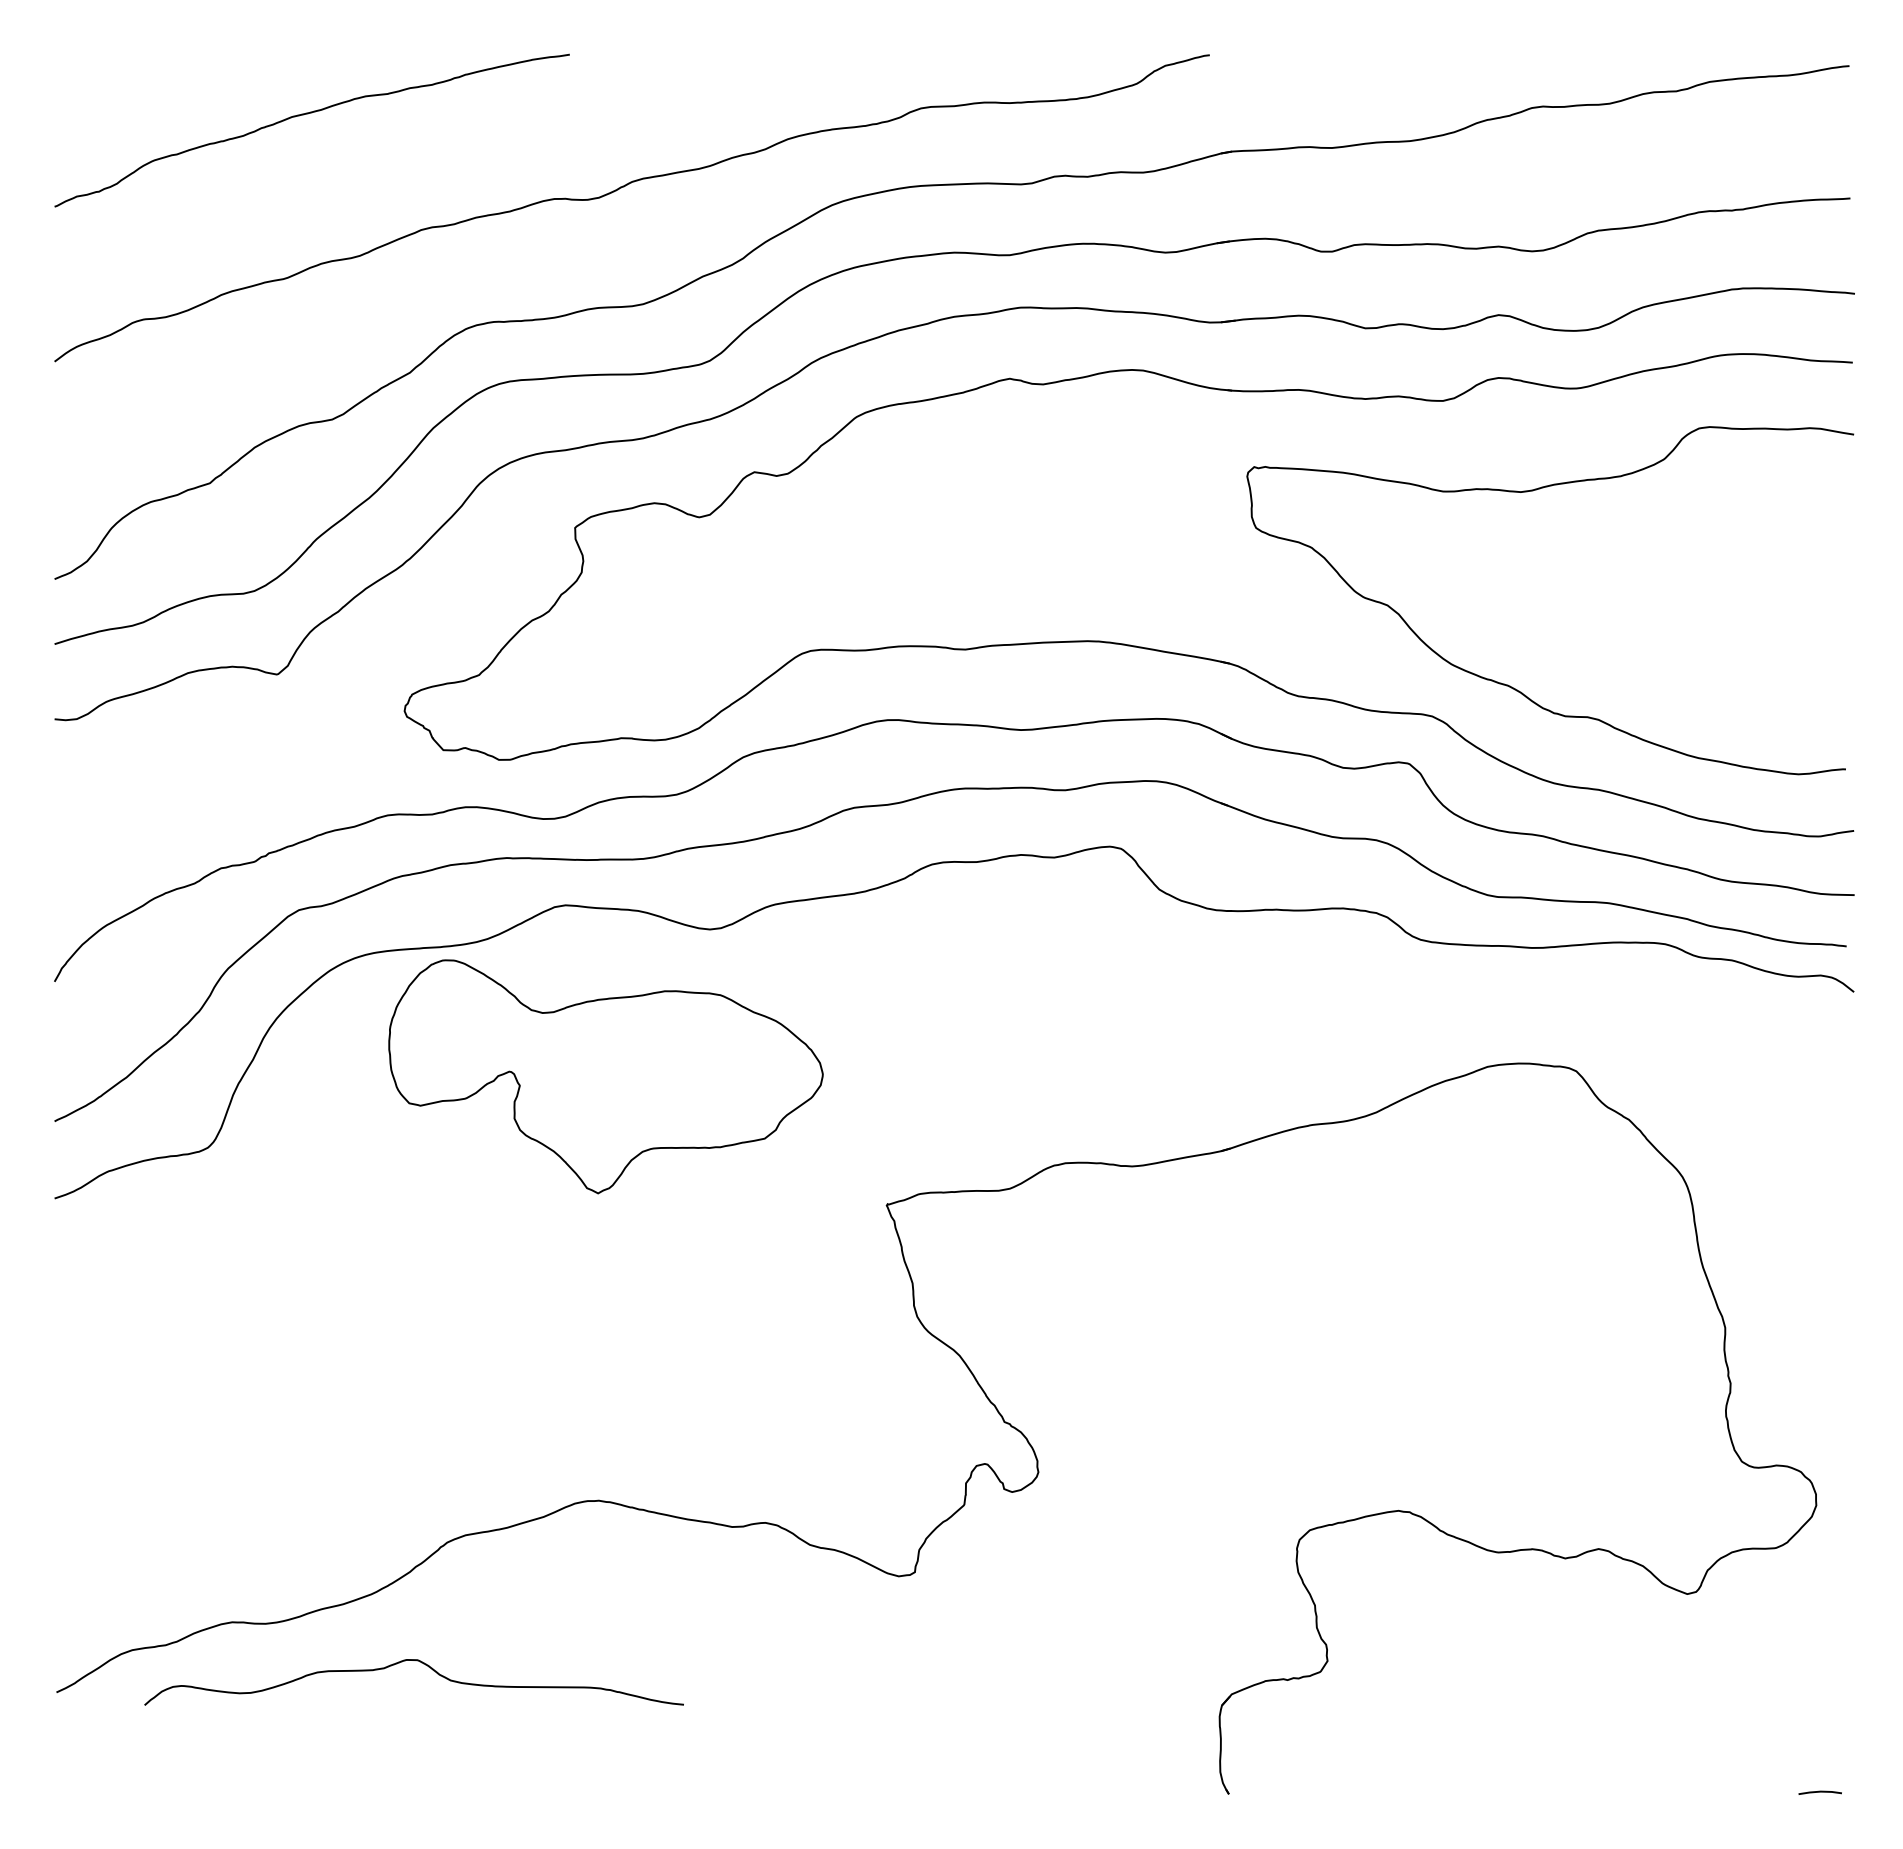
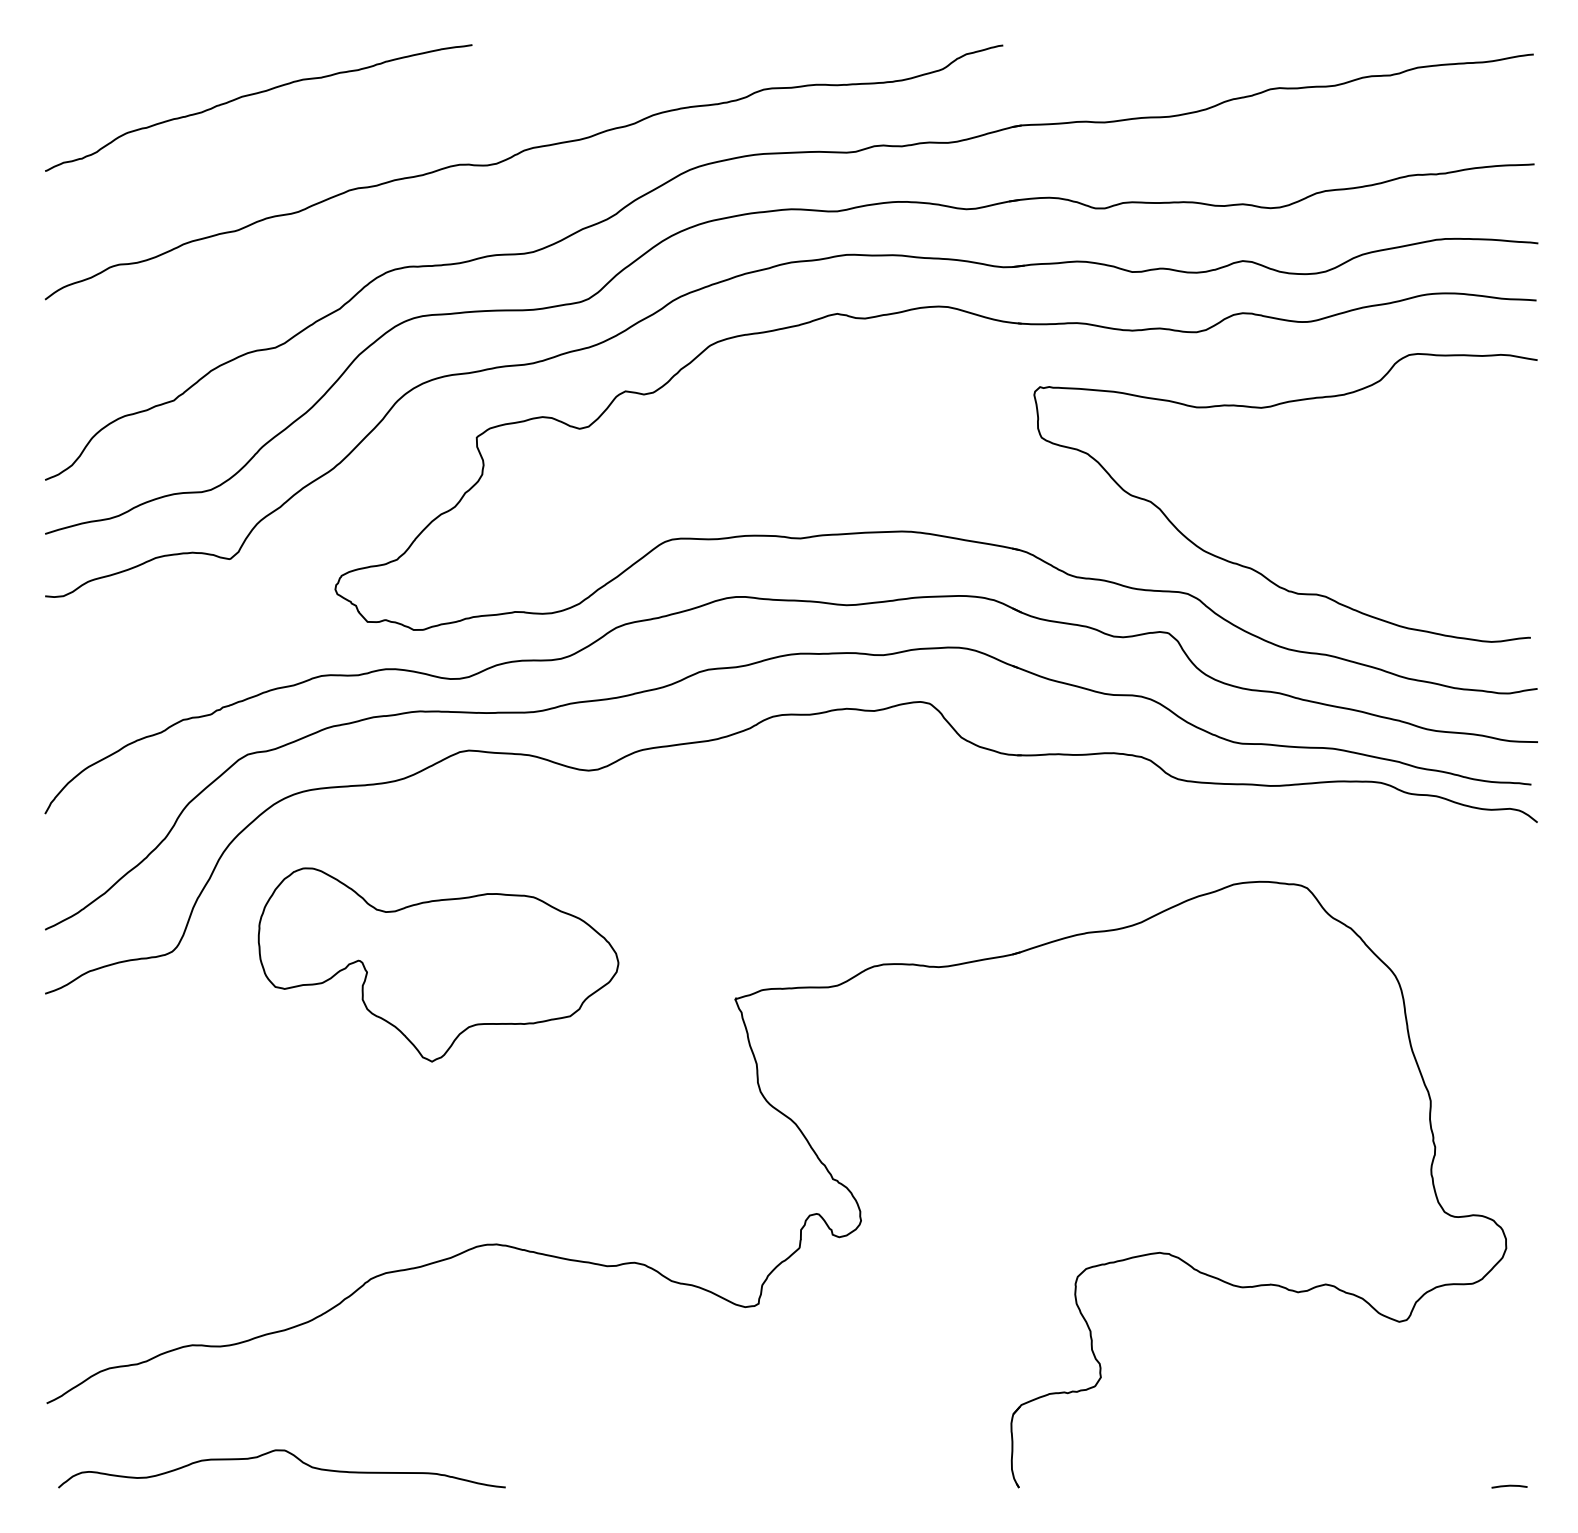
part: (605, 1076) -> (438, 964), moved
curve: (423, 1664) -> (289, 1454), moved

